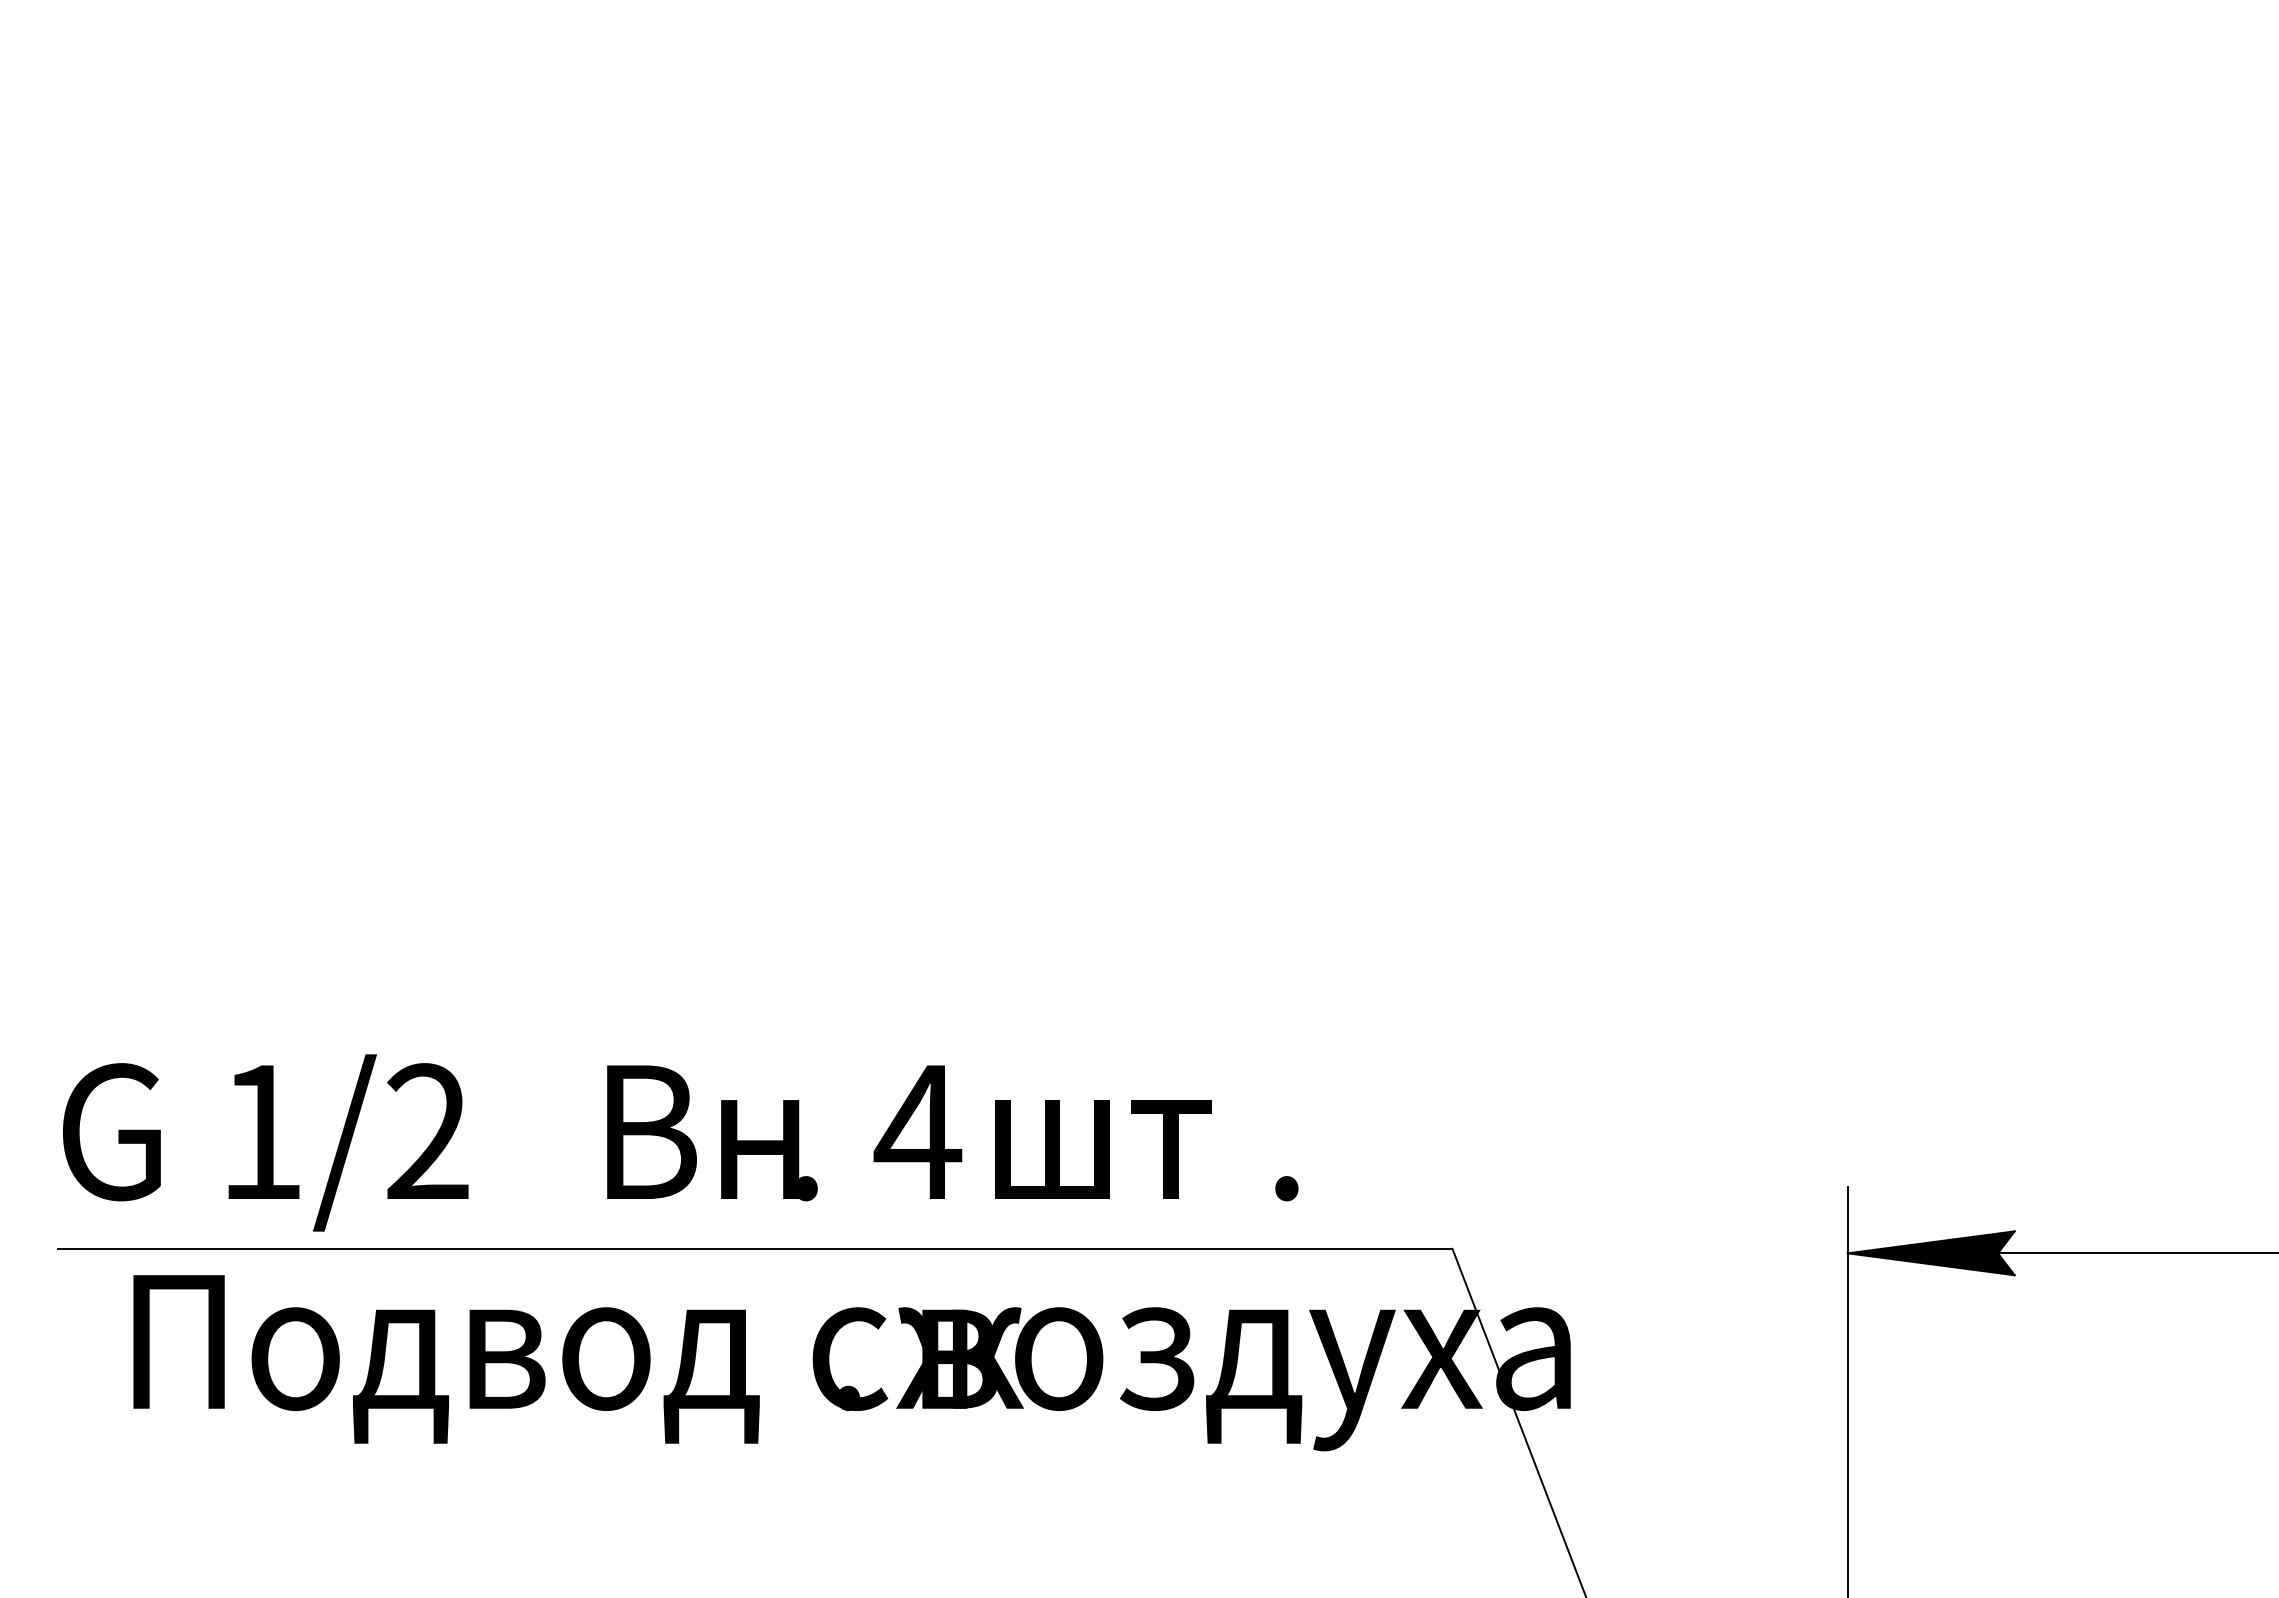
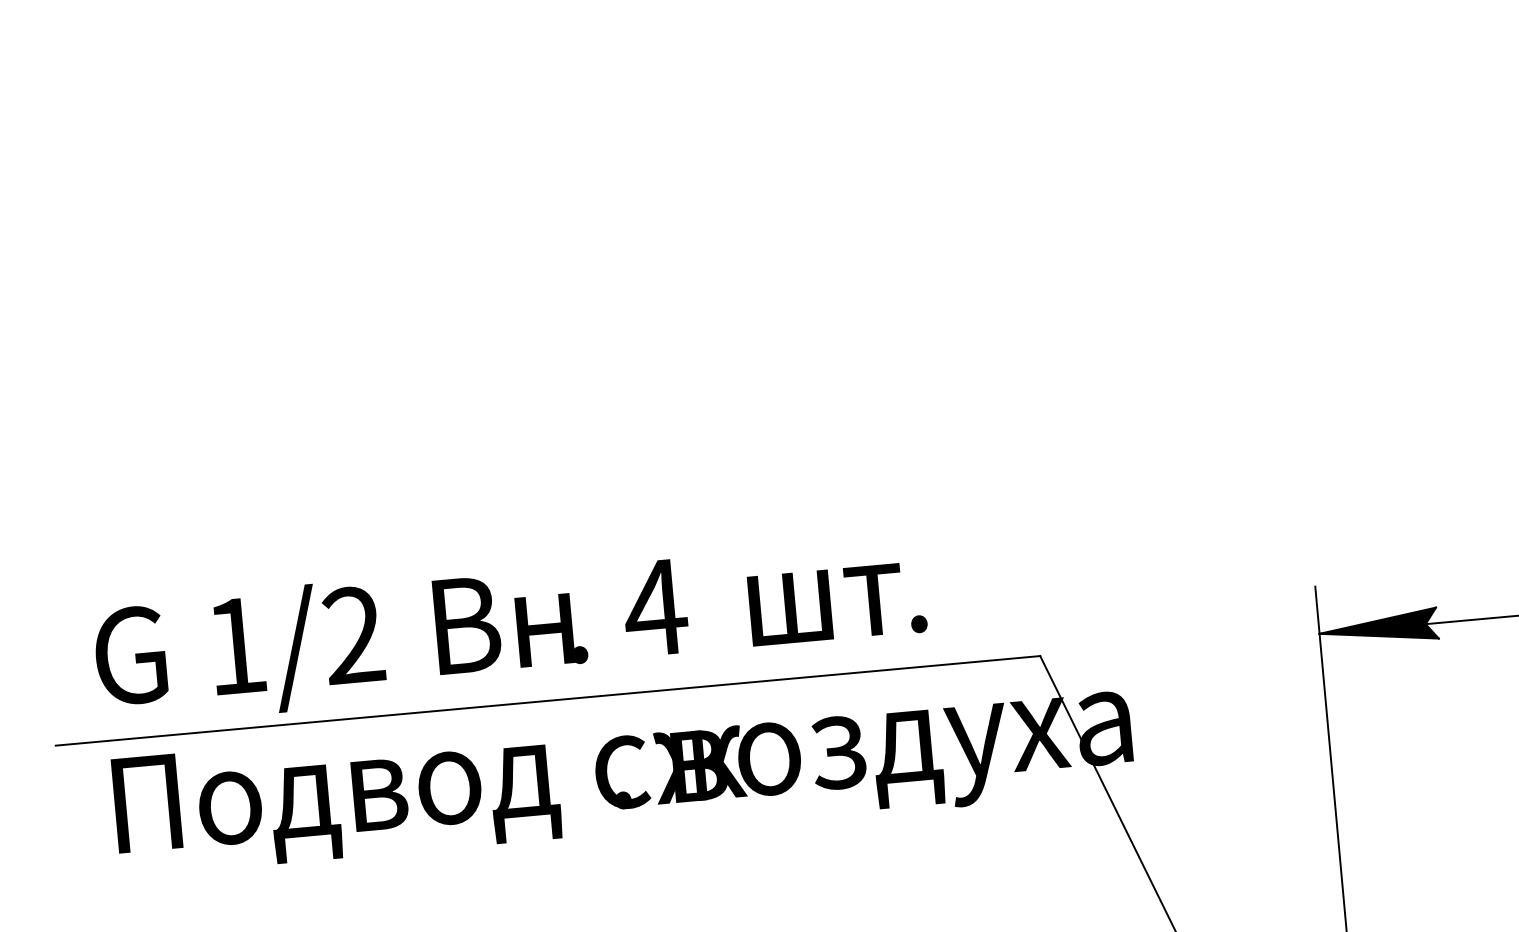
text: (265, 1142) -> (239, 653), moved
text: (1103, 1149) -> (826, 604), moved

